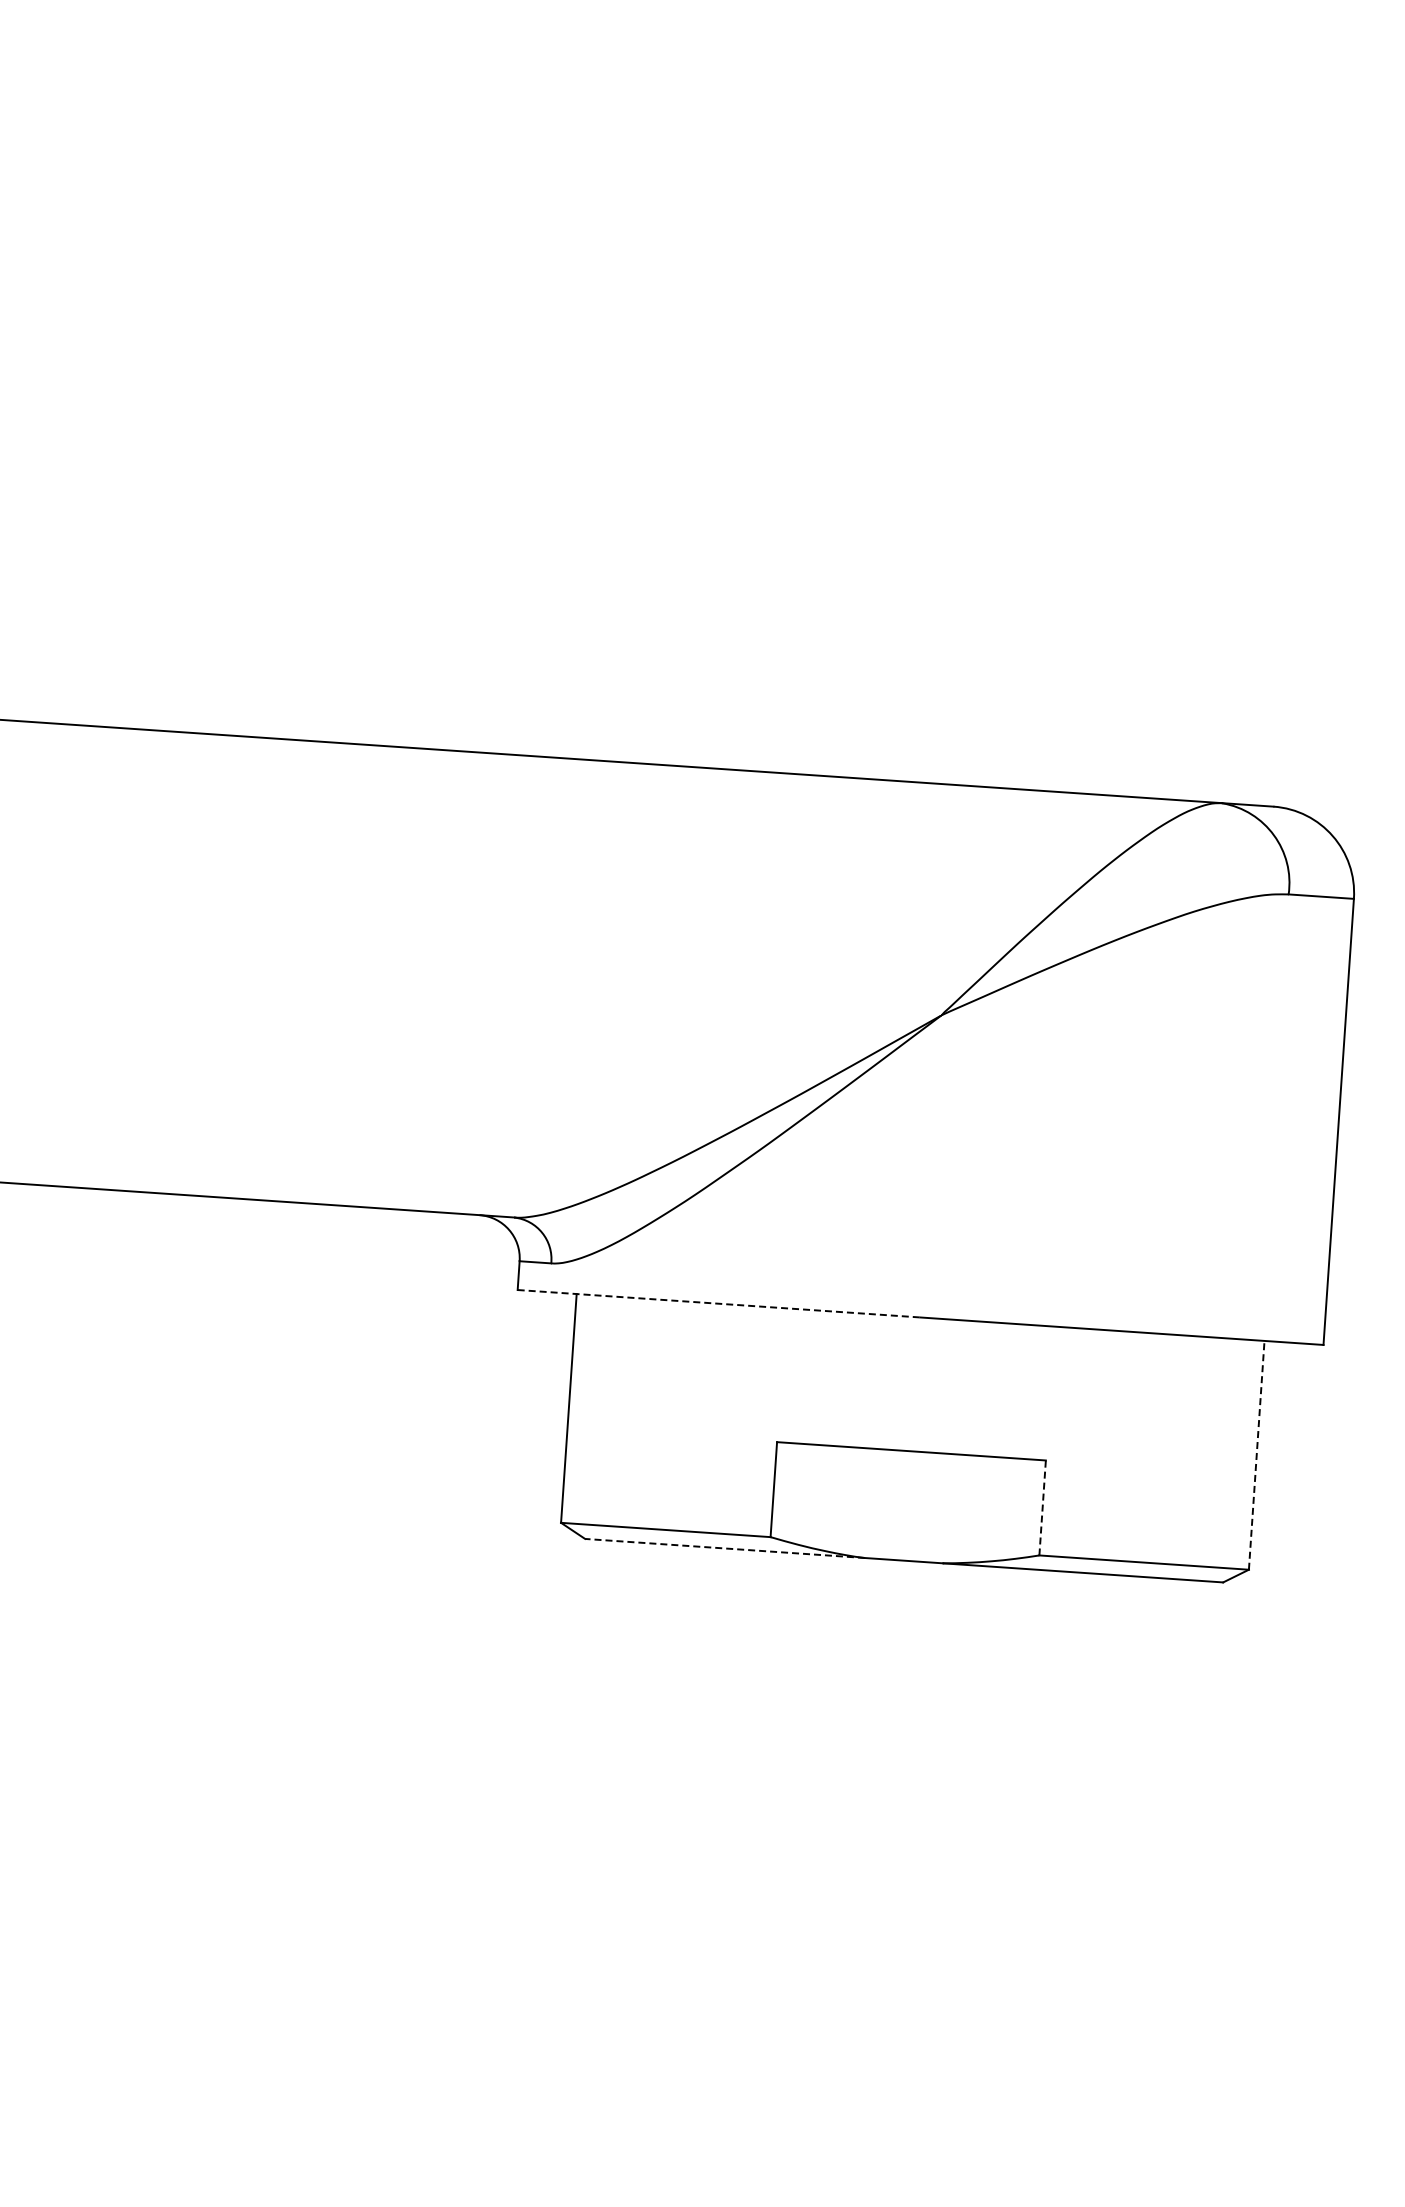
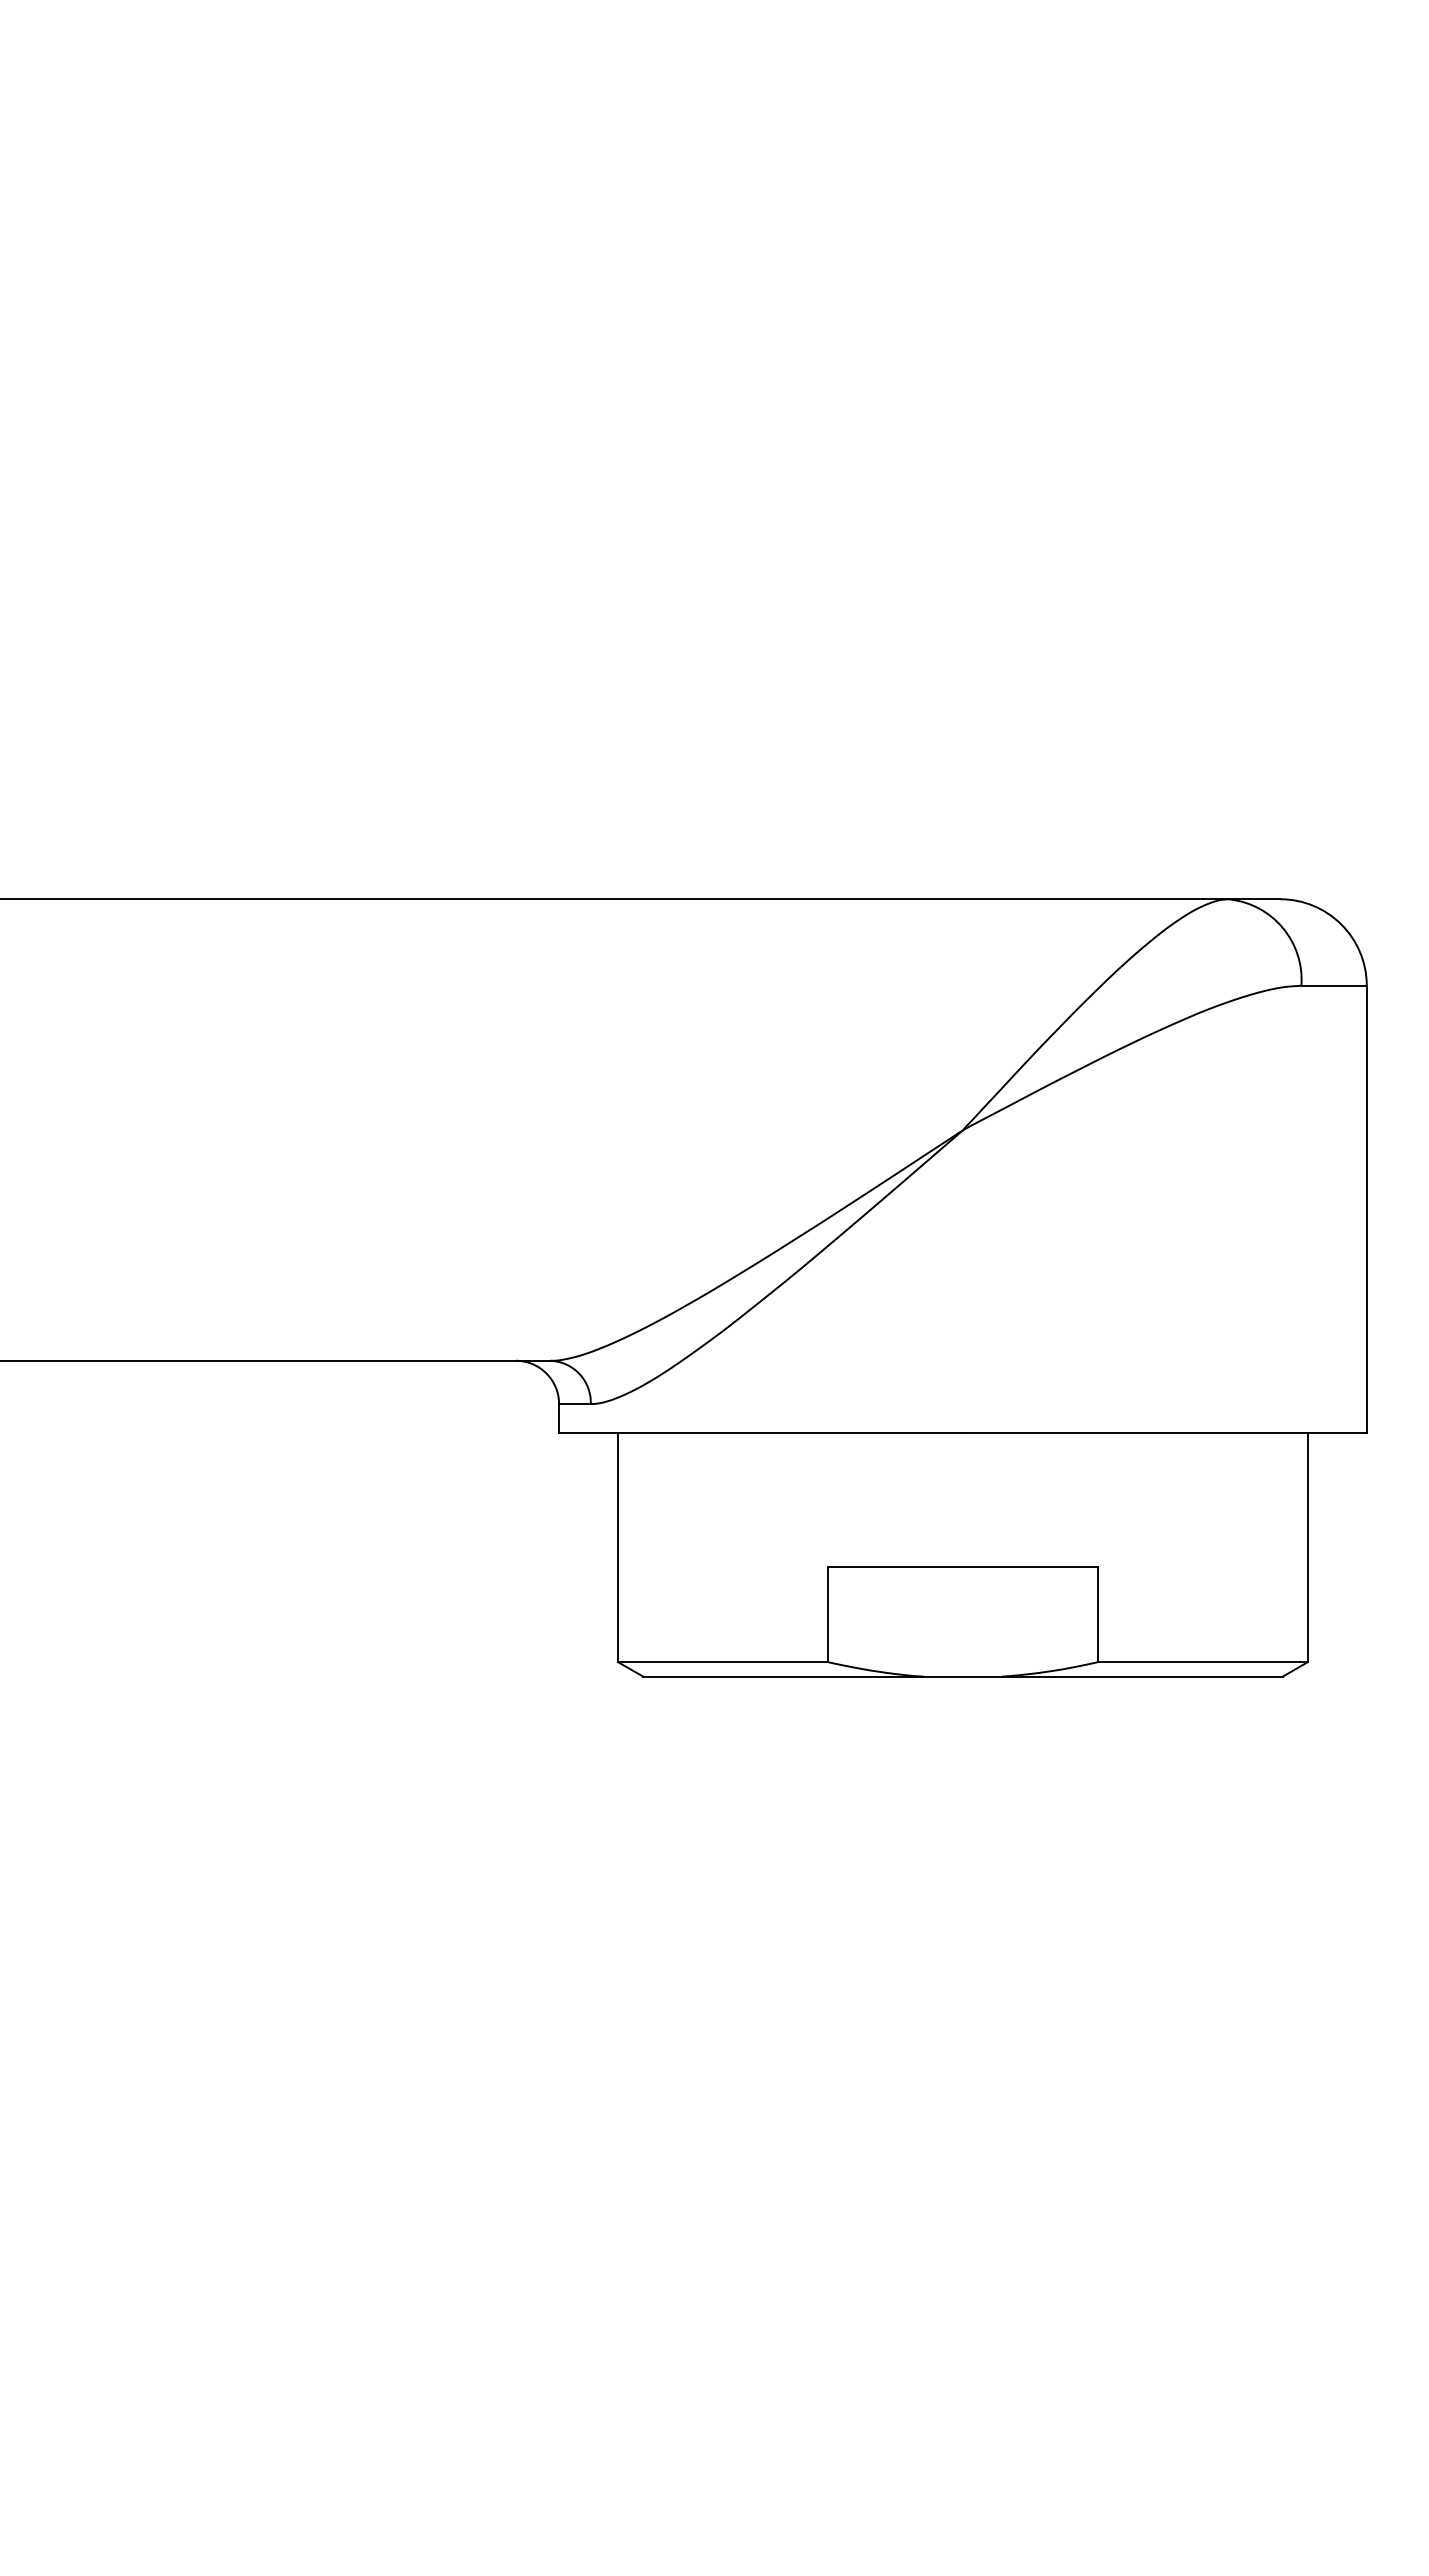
line: (719, 1303) -> (761, 1432), dashed -> solid
line: (1256, 1455) -> (1307, 1547), dashed -> solid
line: (1042, 1507) -> (1097, 1614), dashed -> solid
line: (724, 1548) -> (783, 1676), dashed -> solid

